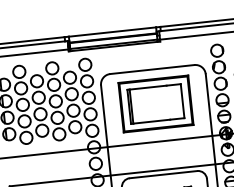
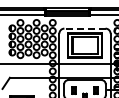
line: (151, 69) -> (84, 28), solid -> dashed

